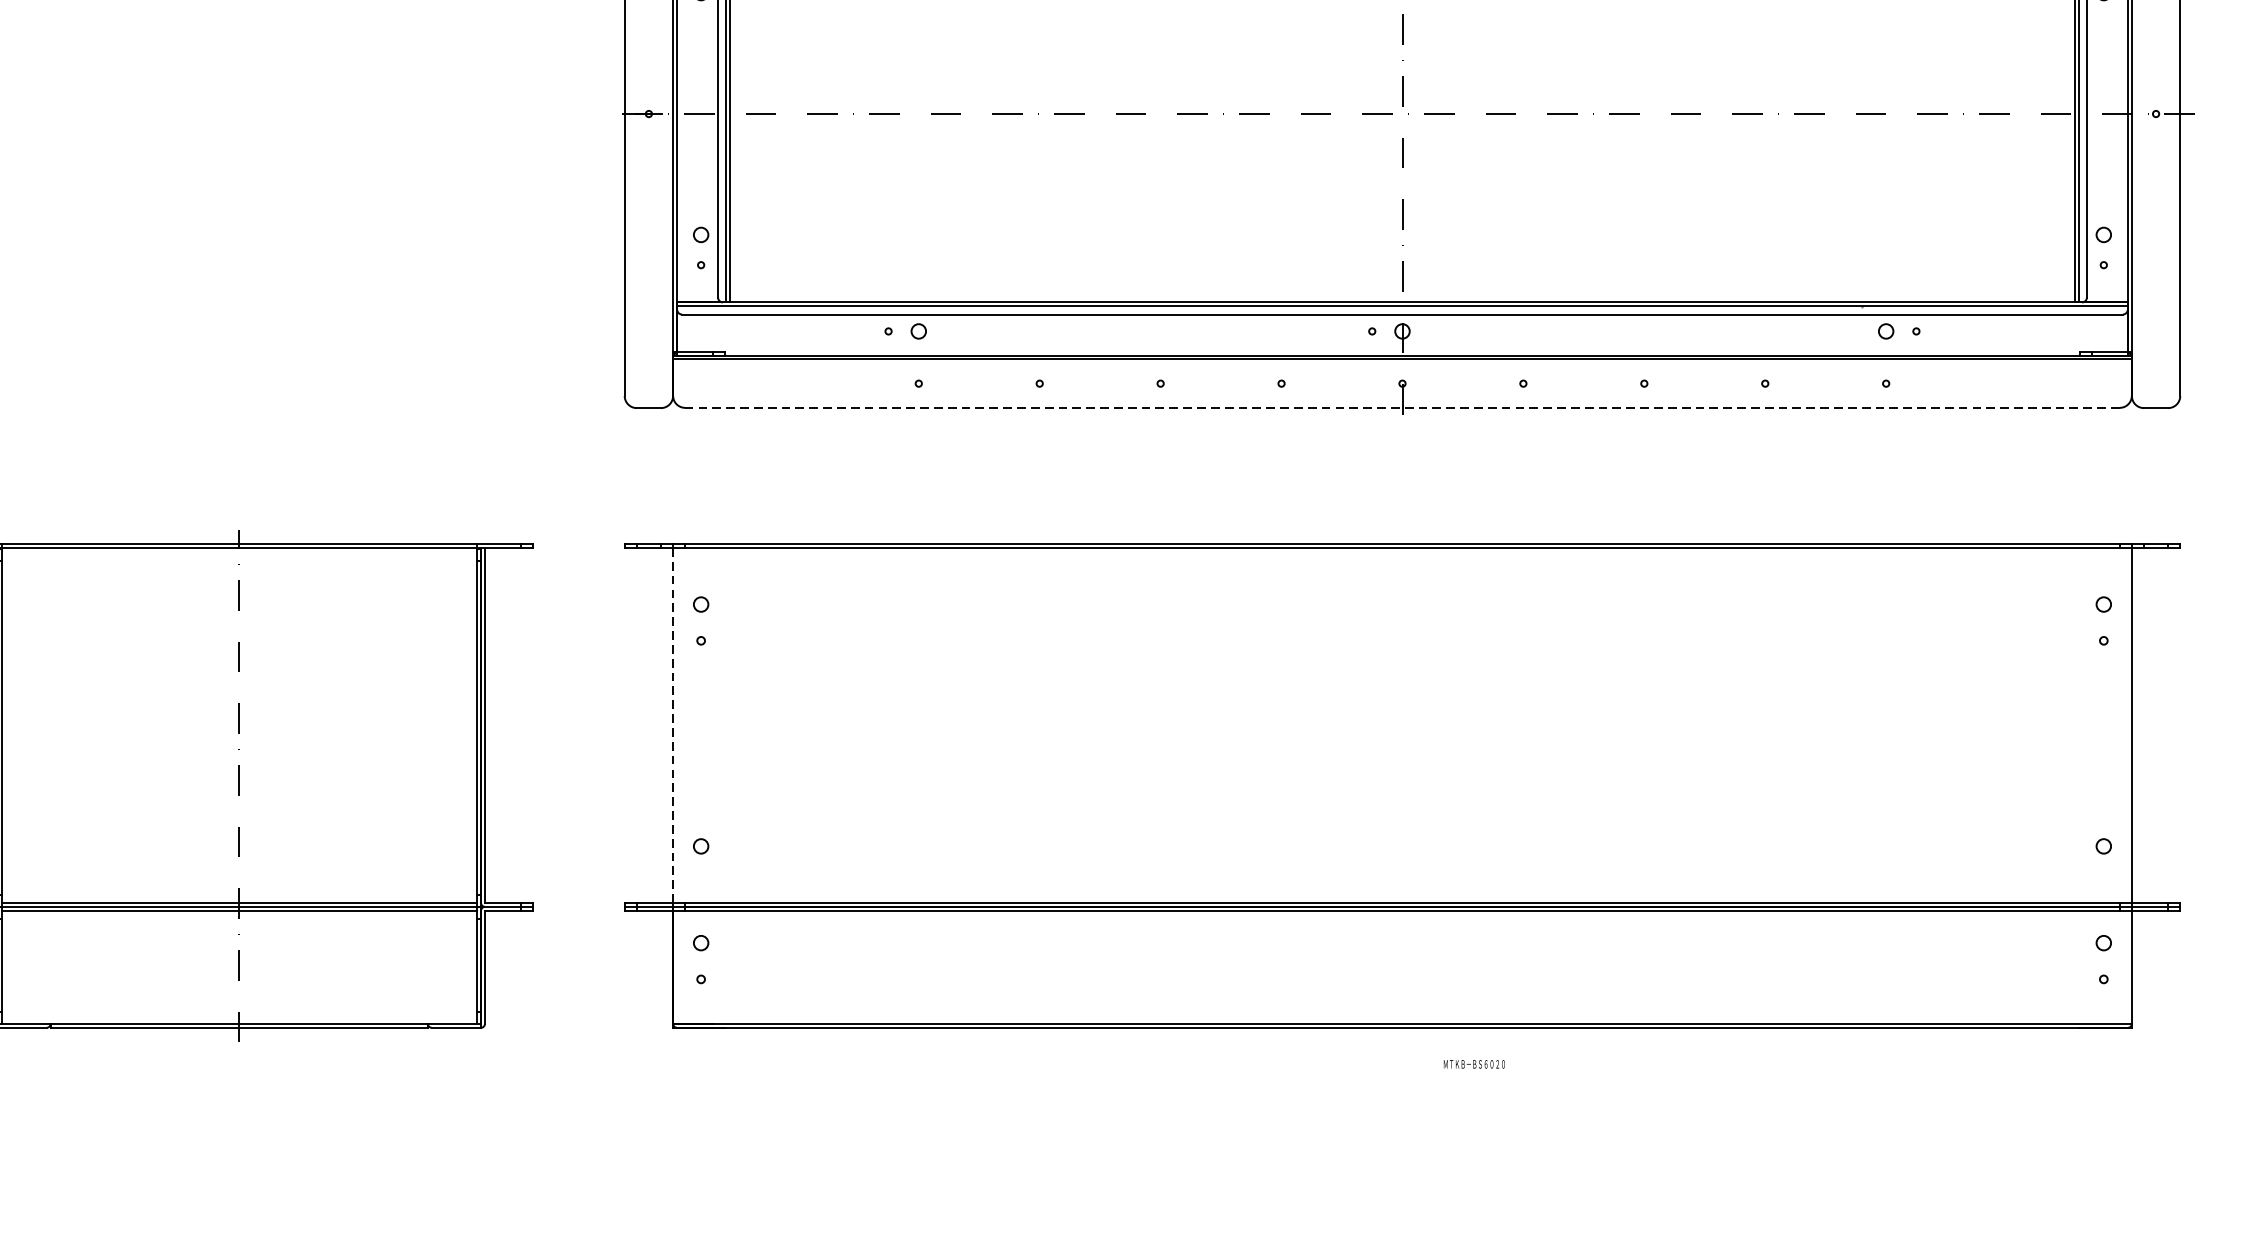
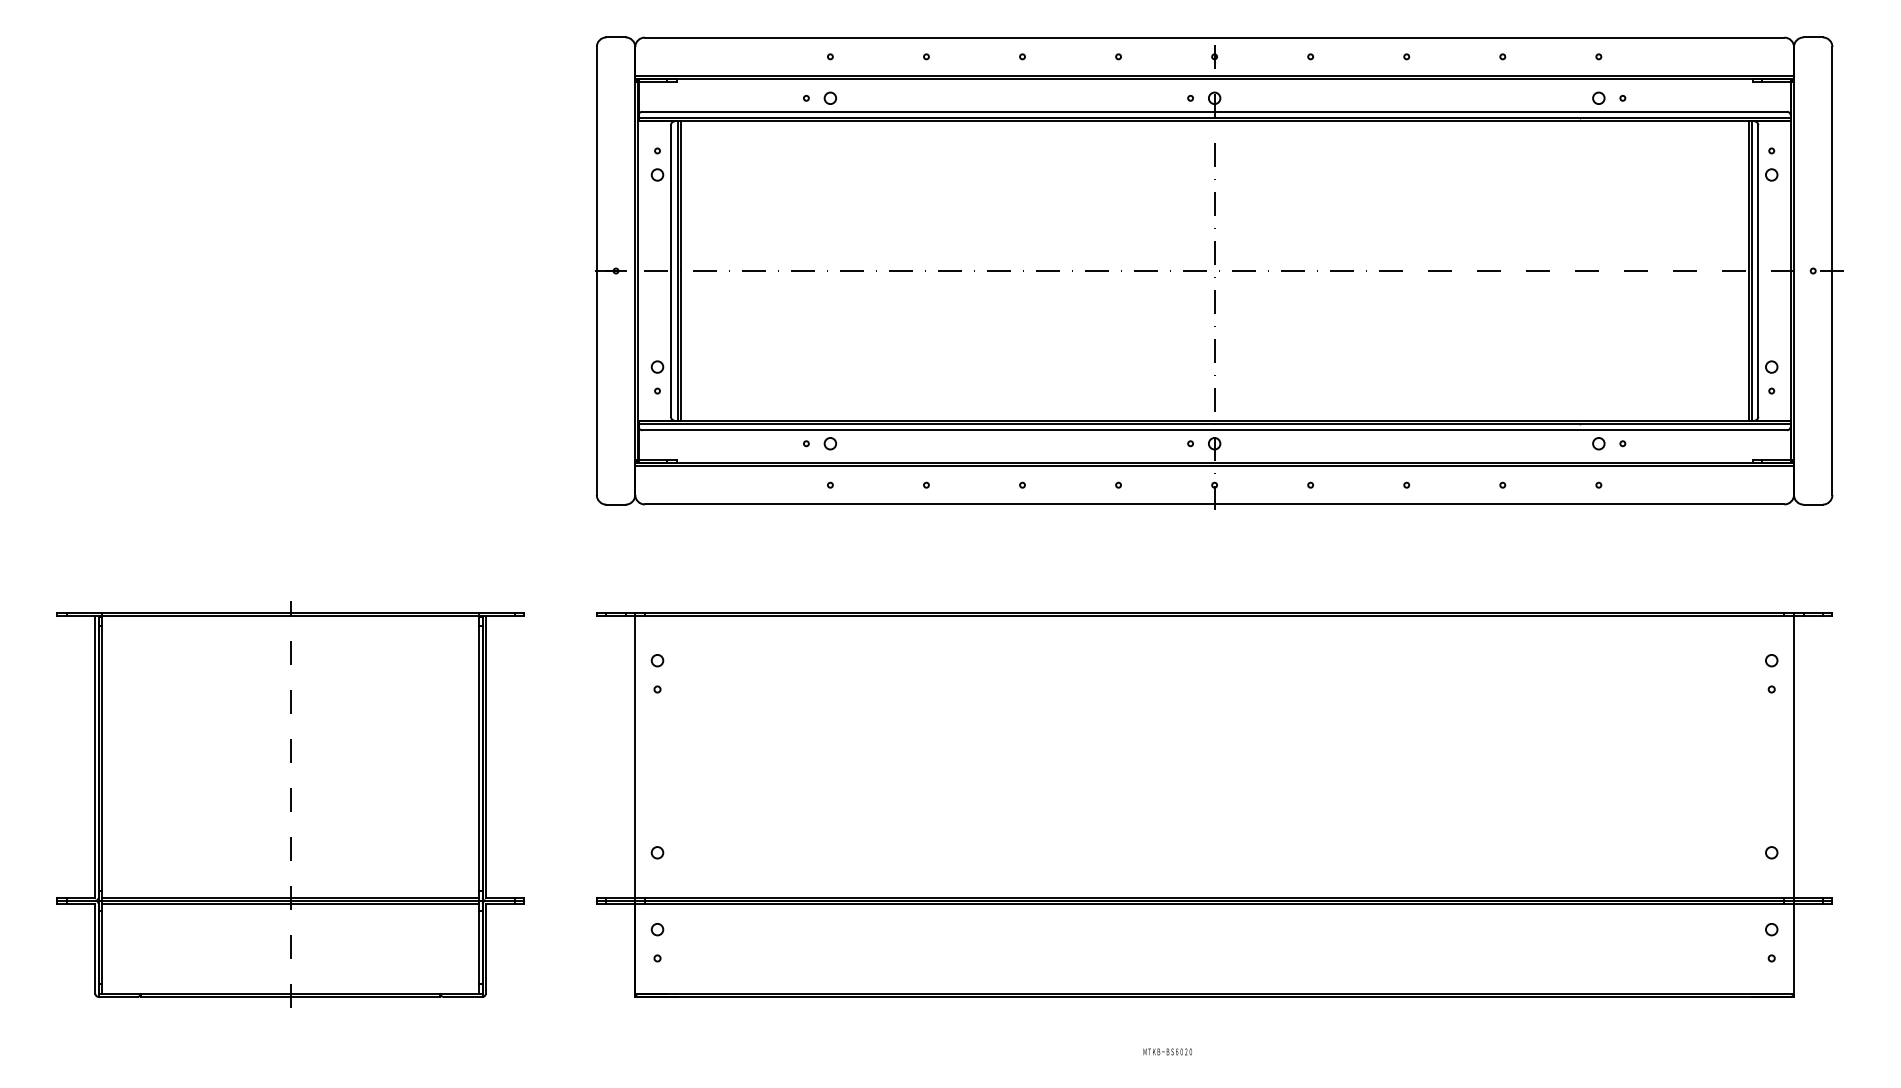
line: (1402, 407) -> (1214, 504), dashed -> solid
line: (673, 726) -> (635, 757), dashed -> solid
text: (1474, 1063) -> (1167, 1051), moved

